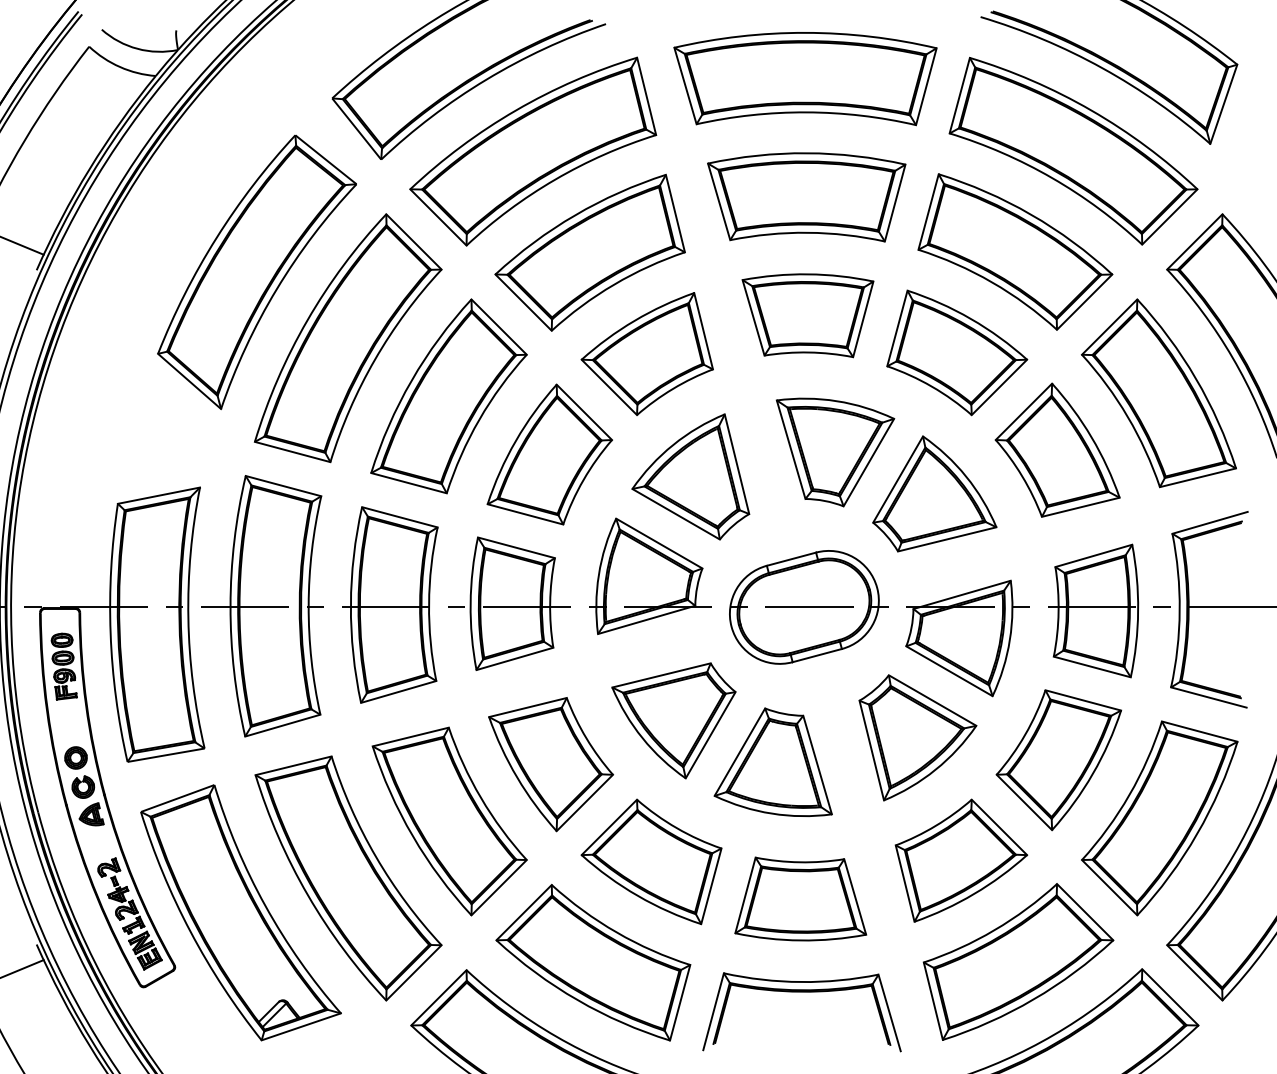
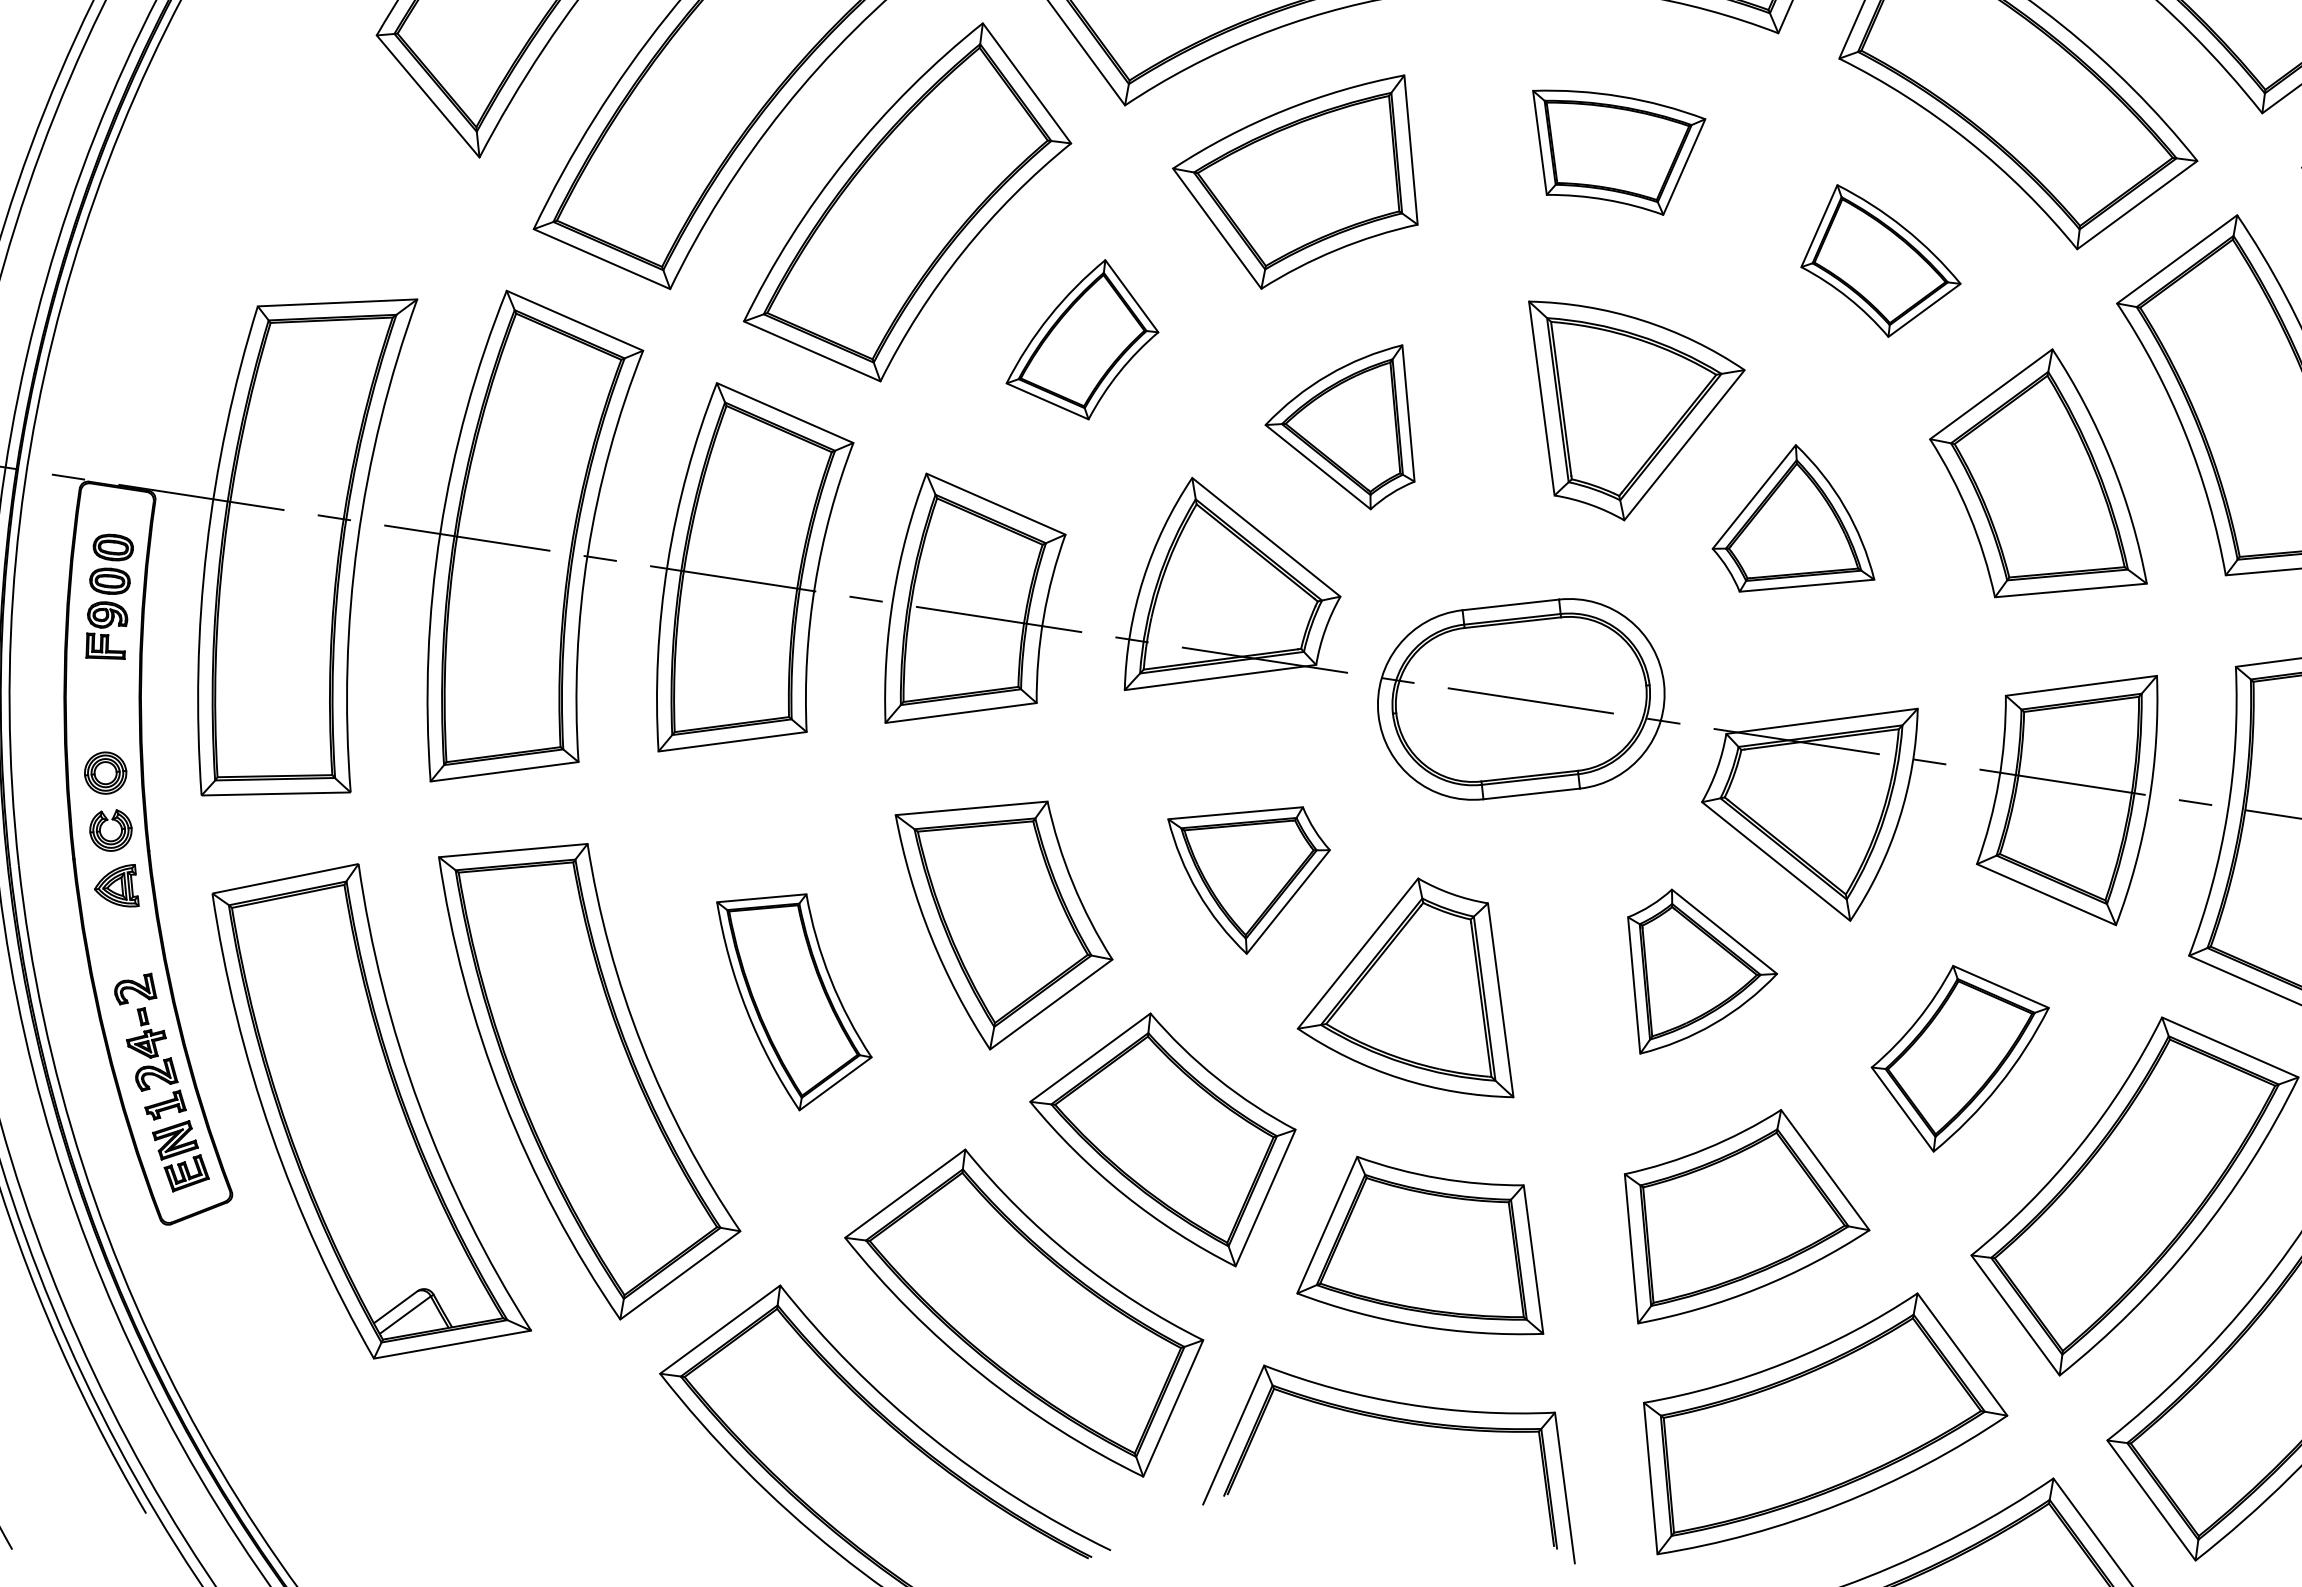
part: (807, 315) -> (1611, 150), size x0.7
part: (957, 352) -> (1883, 263), size x0.6
part: (549, 454) -> (1085, 337), size x0.6
part: (690, 476) -> (1344, 419), size x0.7
part: (934, 493) -> (1799, 522), size x0.7
part: (673, 720) -> (1242, 874), size x0.7
part: (917, 737) -> (1696, 977), size x0.7
part: (1058, 760) -> (1955, 1061), size x0.7
part: (449, 821) -> (790, 1000), size x0.6

